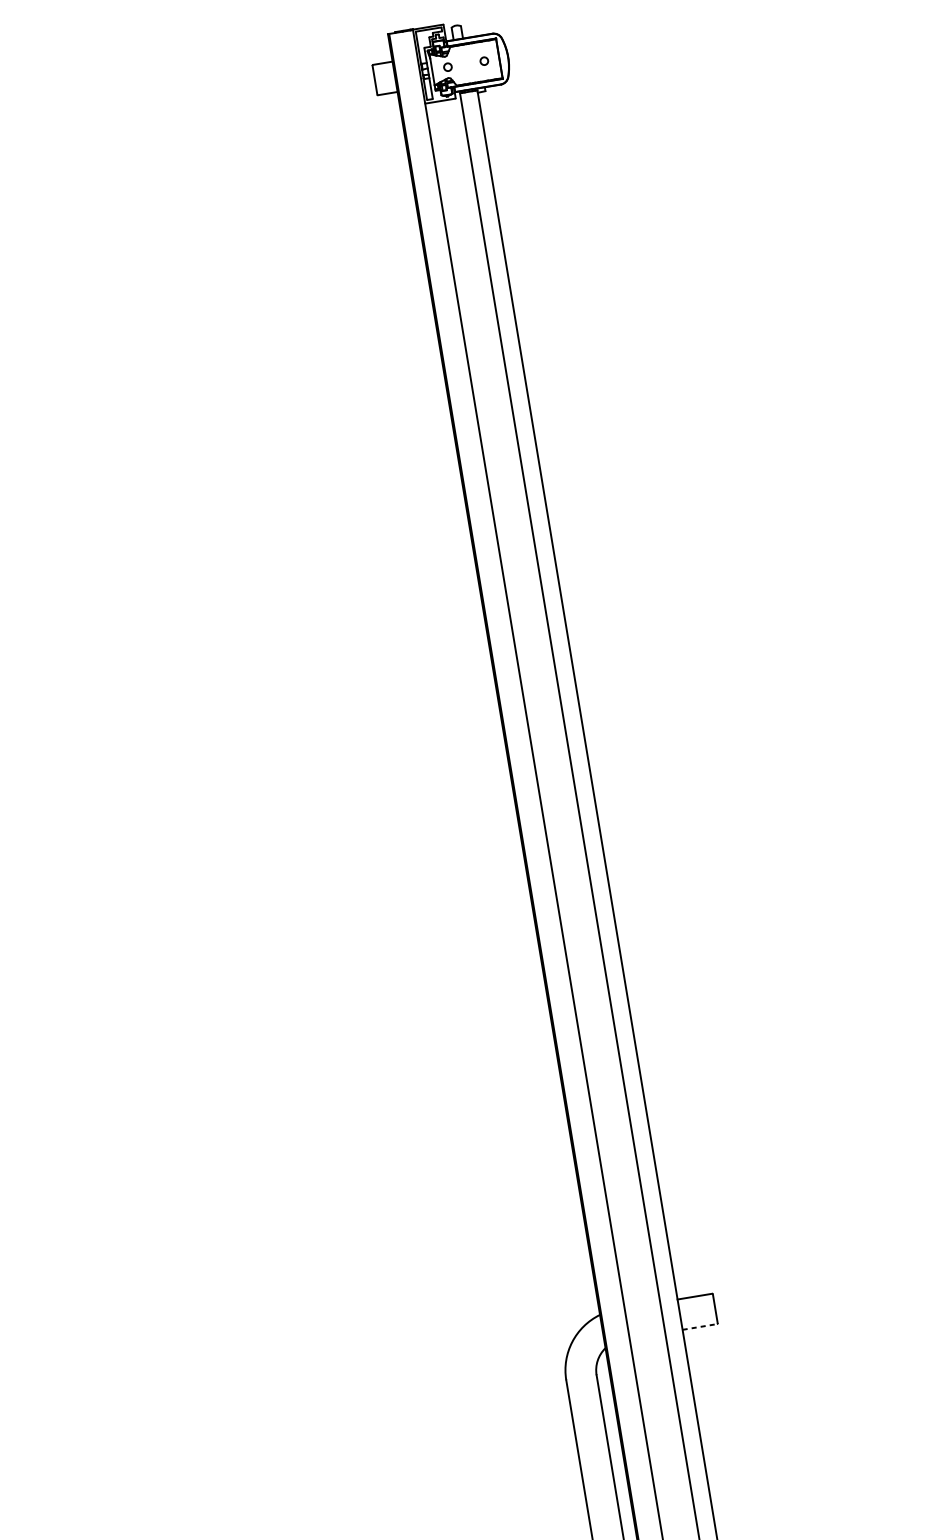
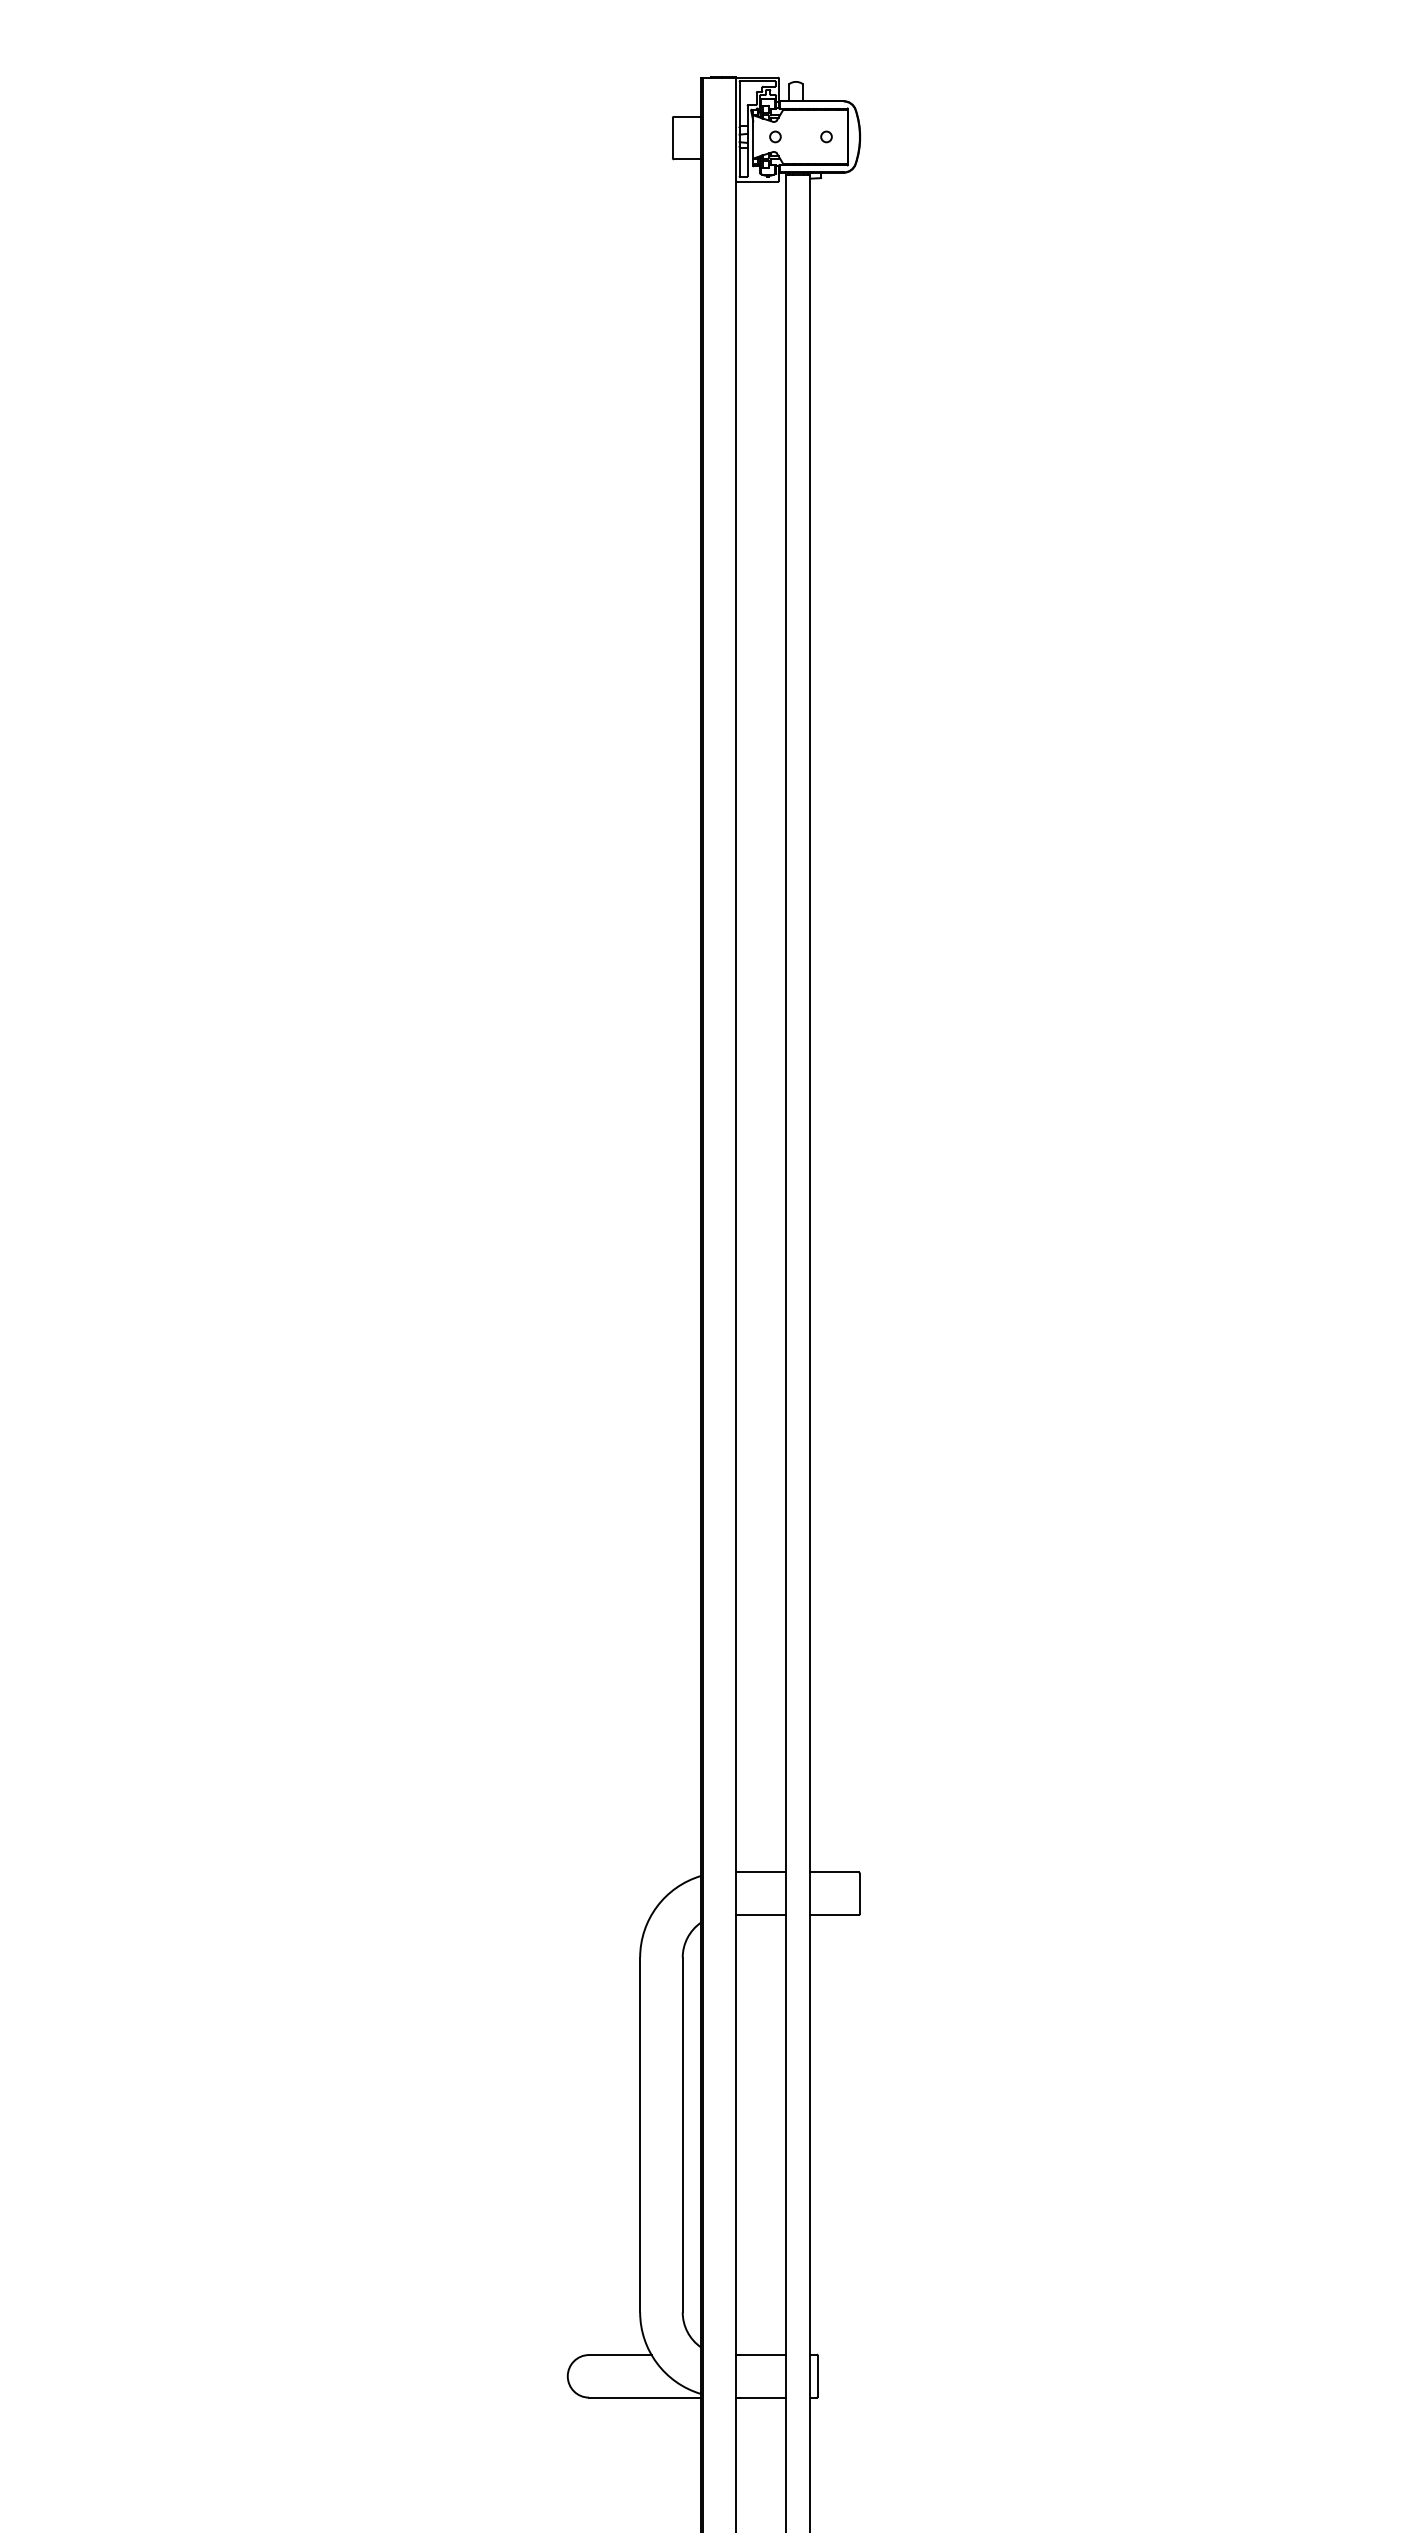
line: (642, 1305) -> (761, 1872), added
line: (700, 1327) -> (835, 1915), dashed -> solid
line: (647, 1335) -> (761, 1915), added

